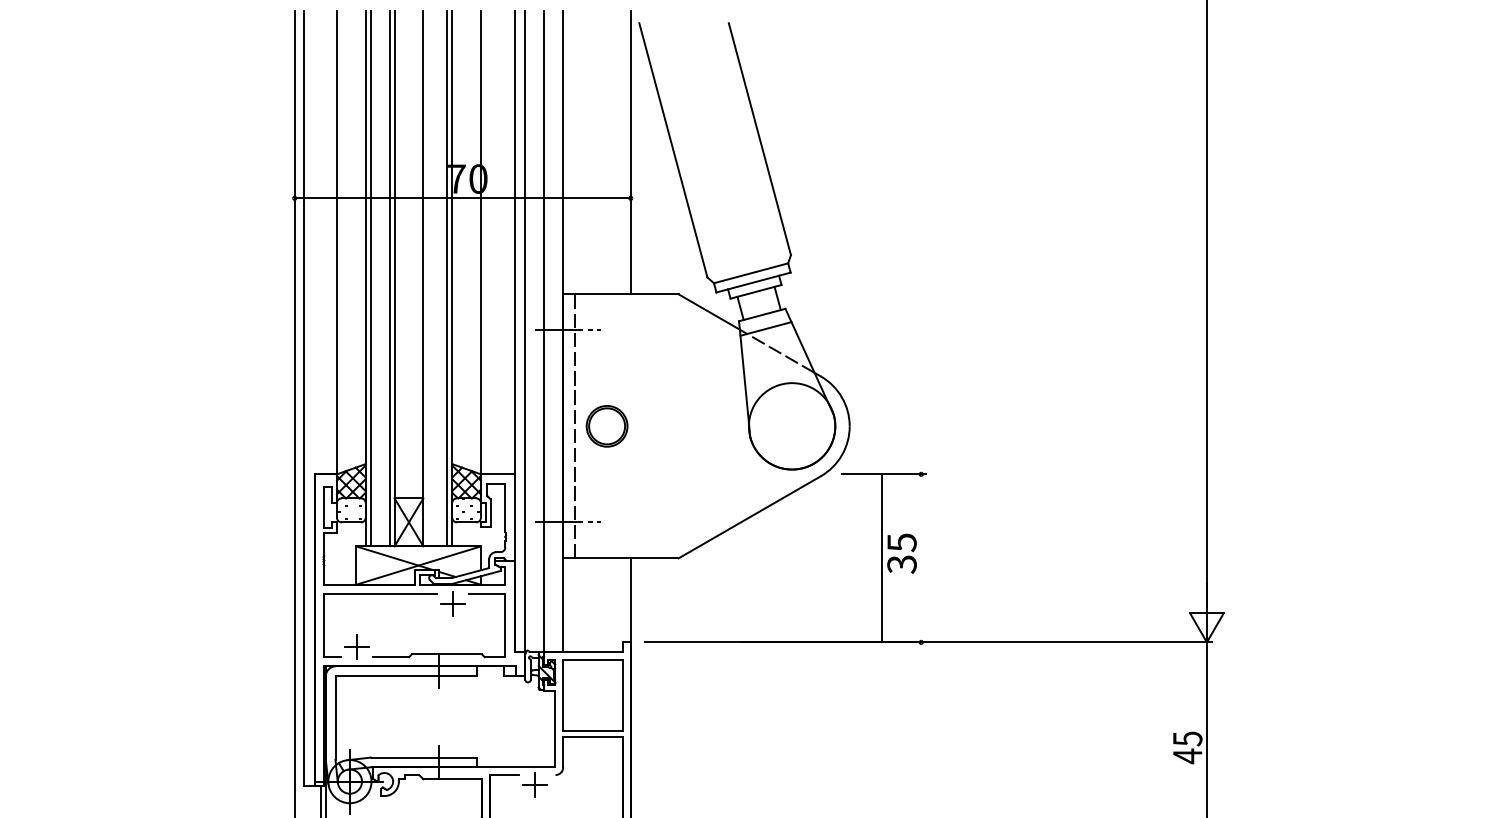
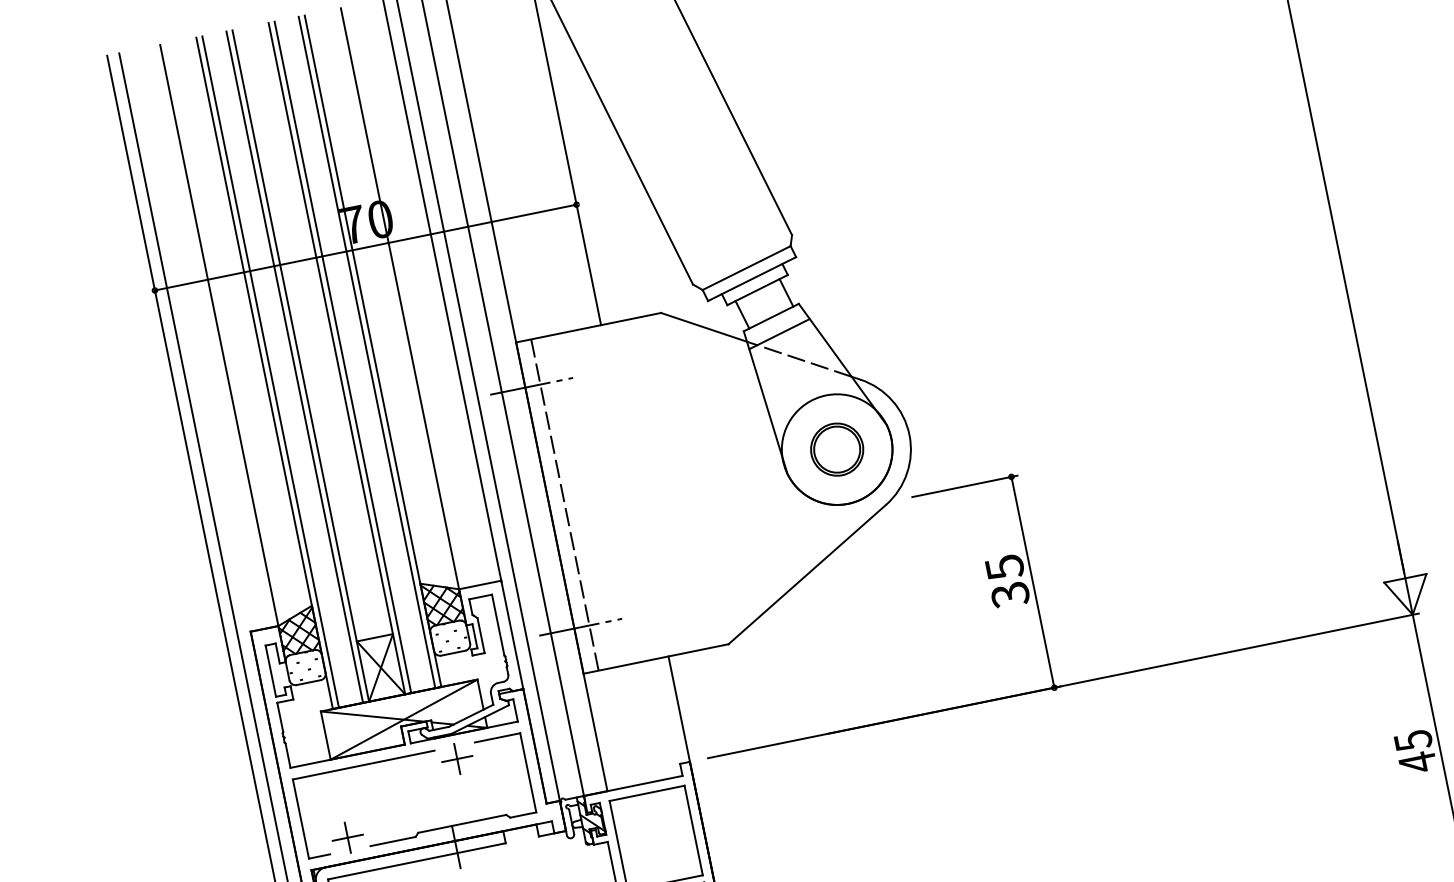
line: (428, 278) -> (343, 356), added
part: (606, 426) -> (836, 449), moved
line: (882, 558) -> (1033, 582), moved

